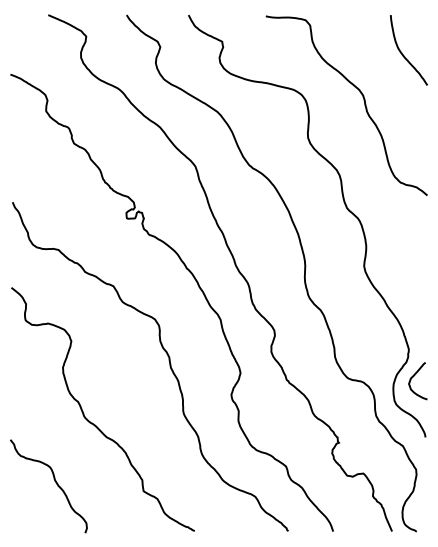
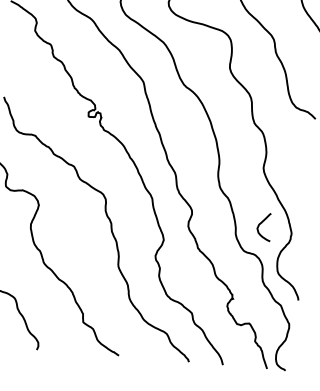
curve: (413, 377) -> (261, 223), moved

